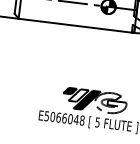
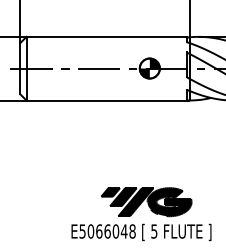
fill: (78, 95) -> (123, 197), added
fill: (110, 103) -> (169, 202), added

